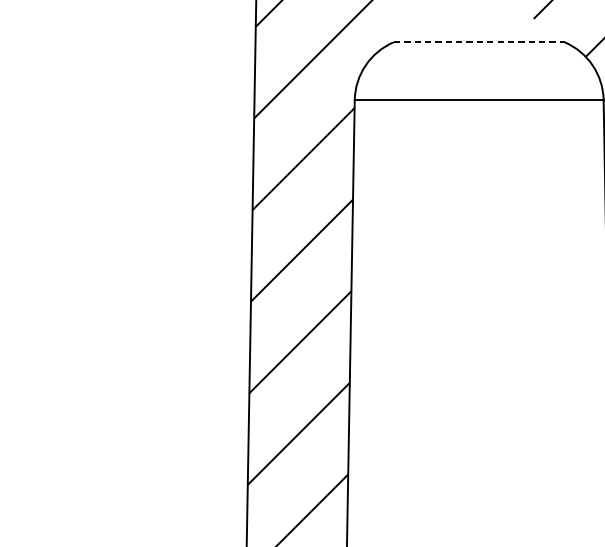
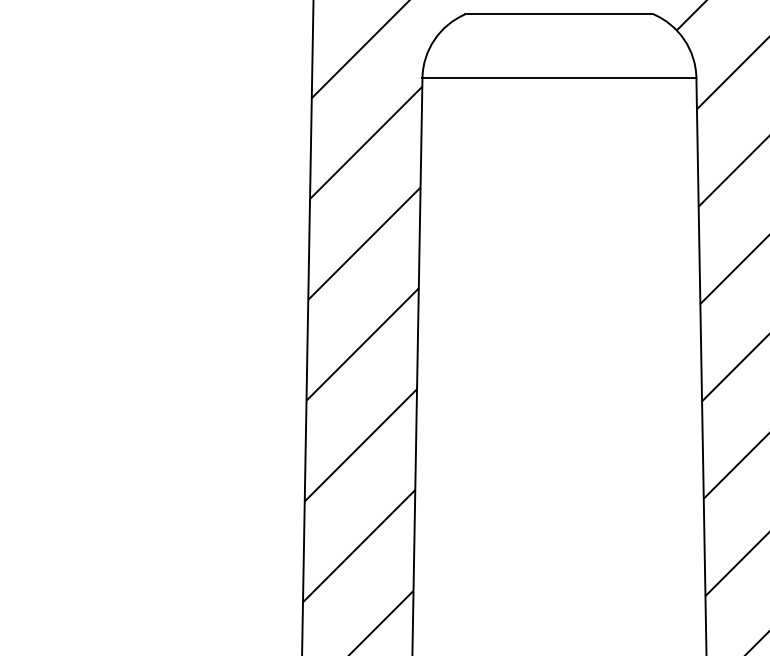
line: (479, 42) -> (559, 14), dashed -> solid

